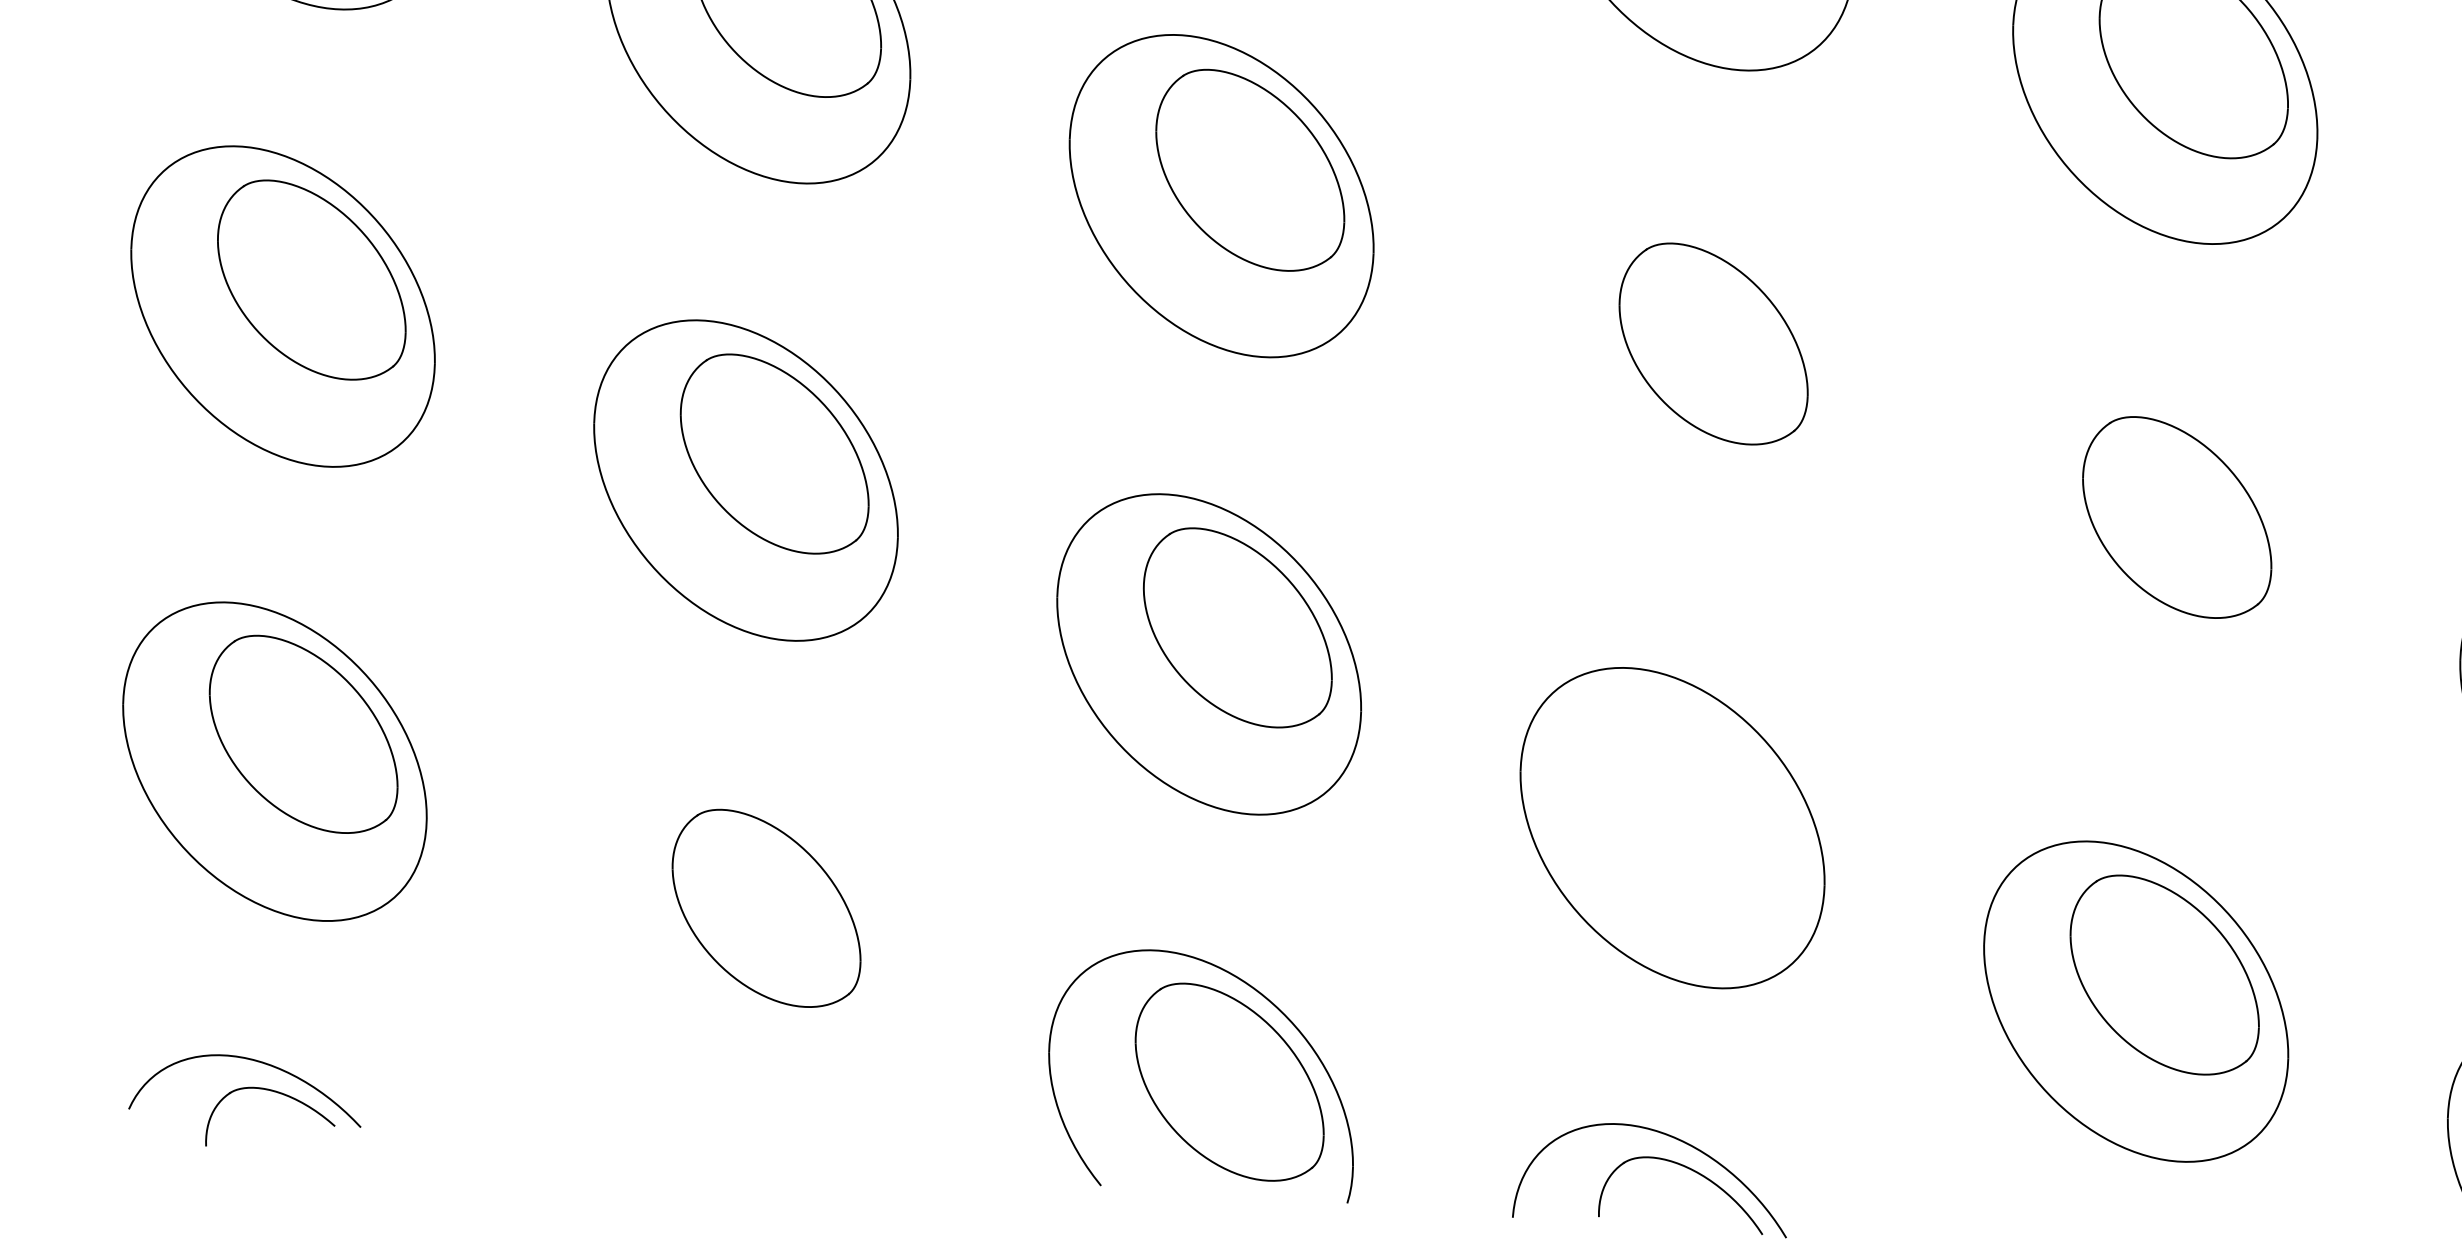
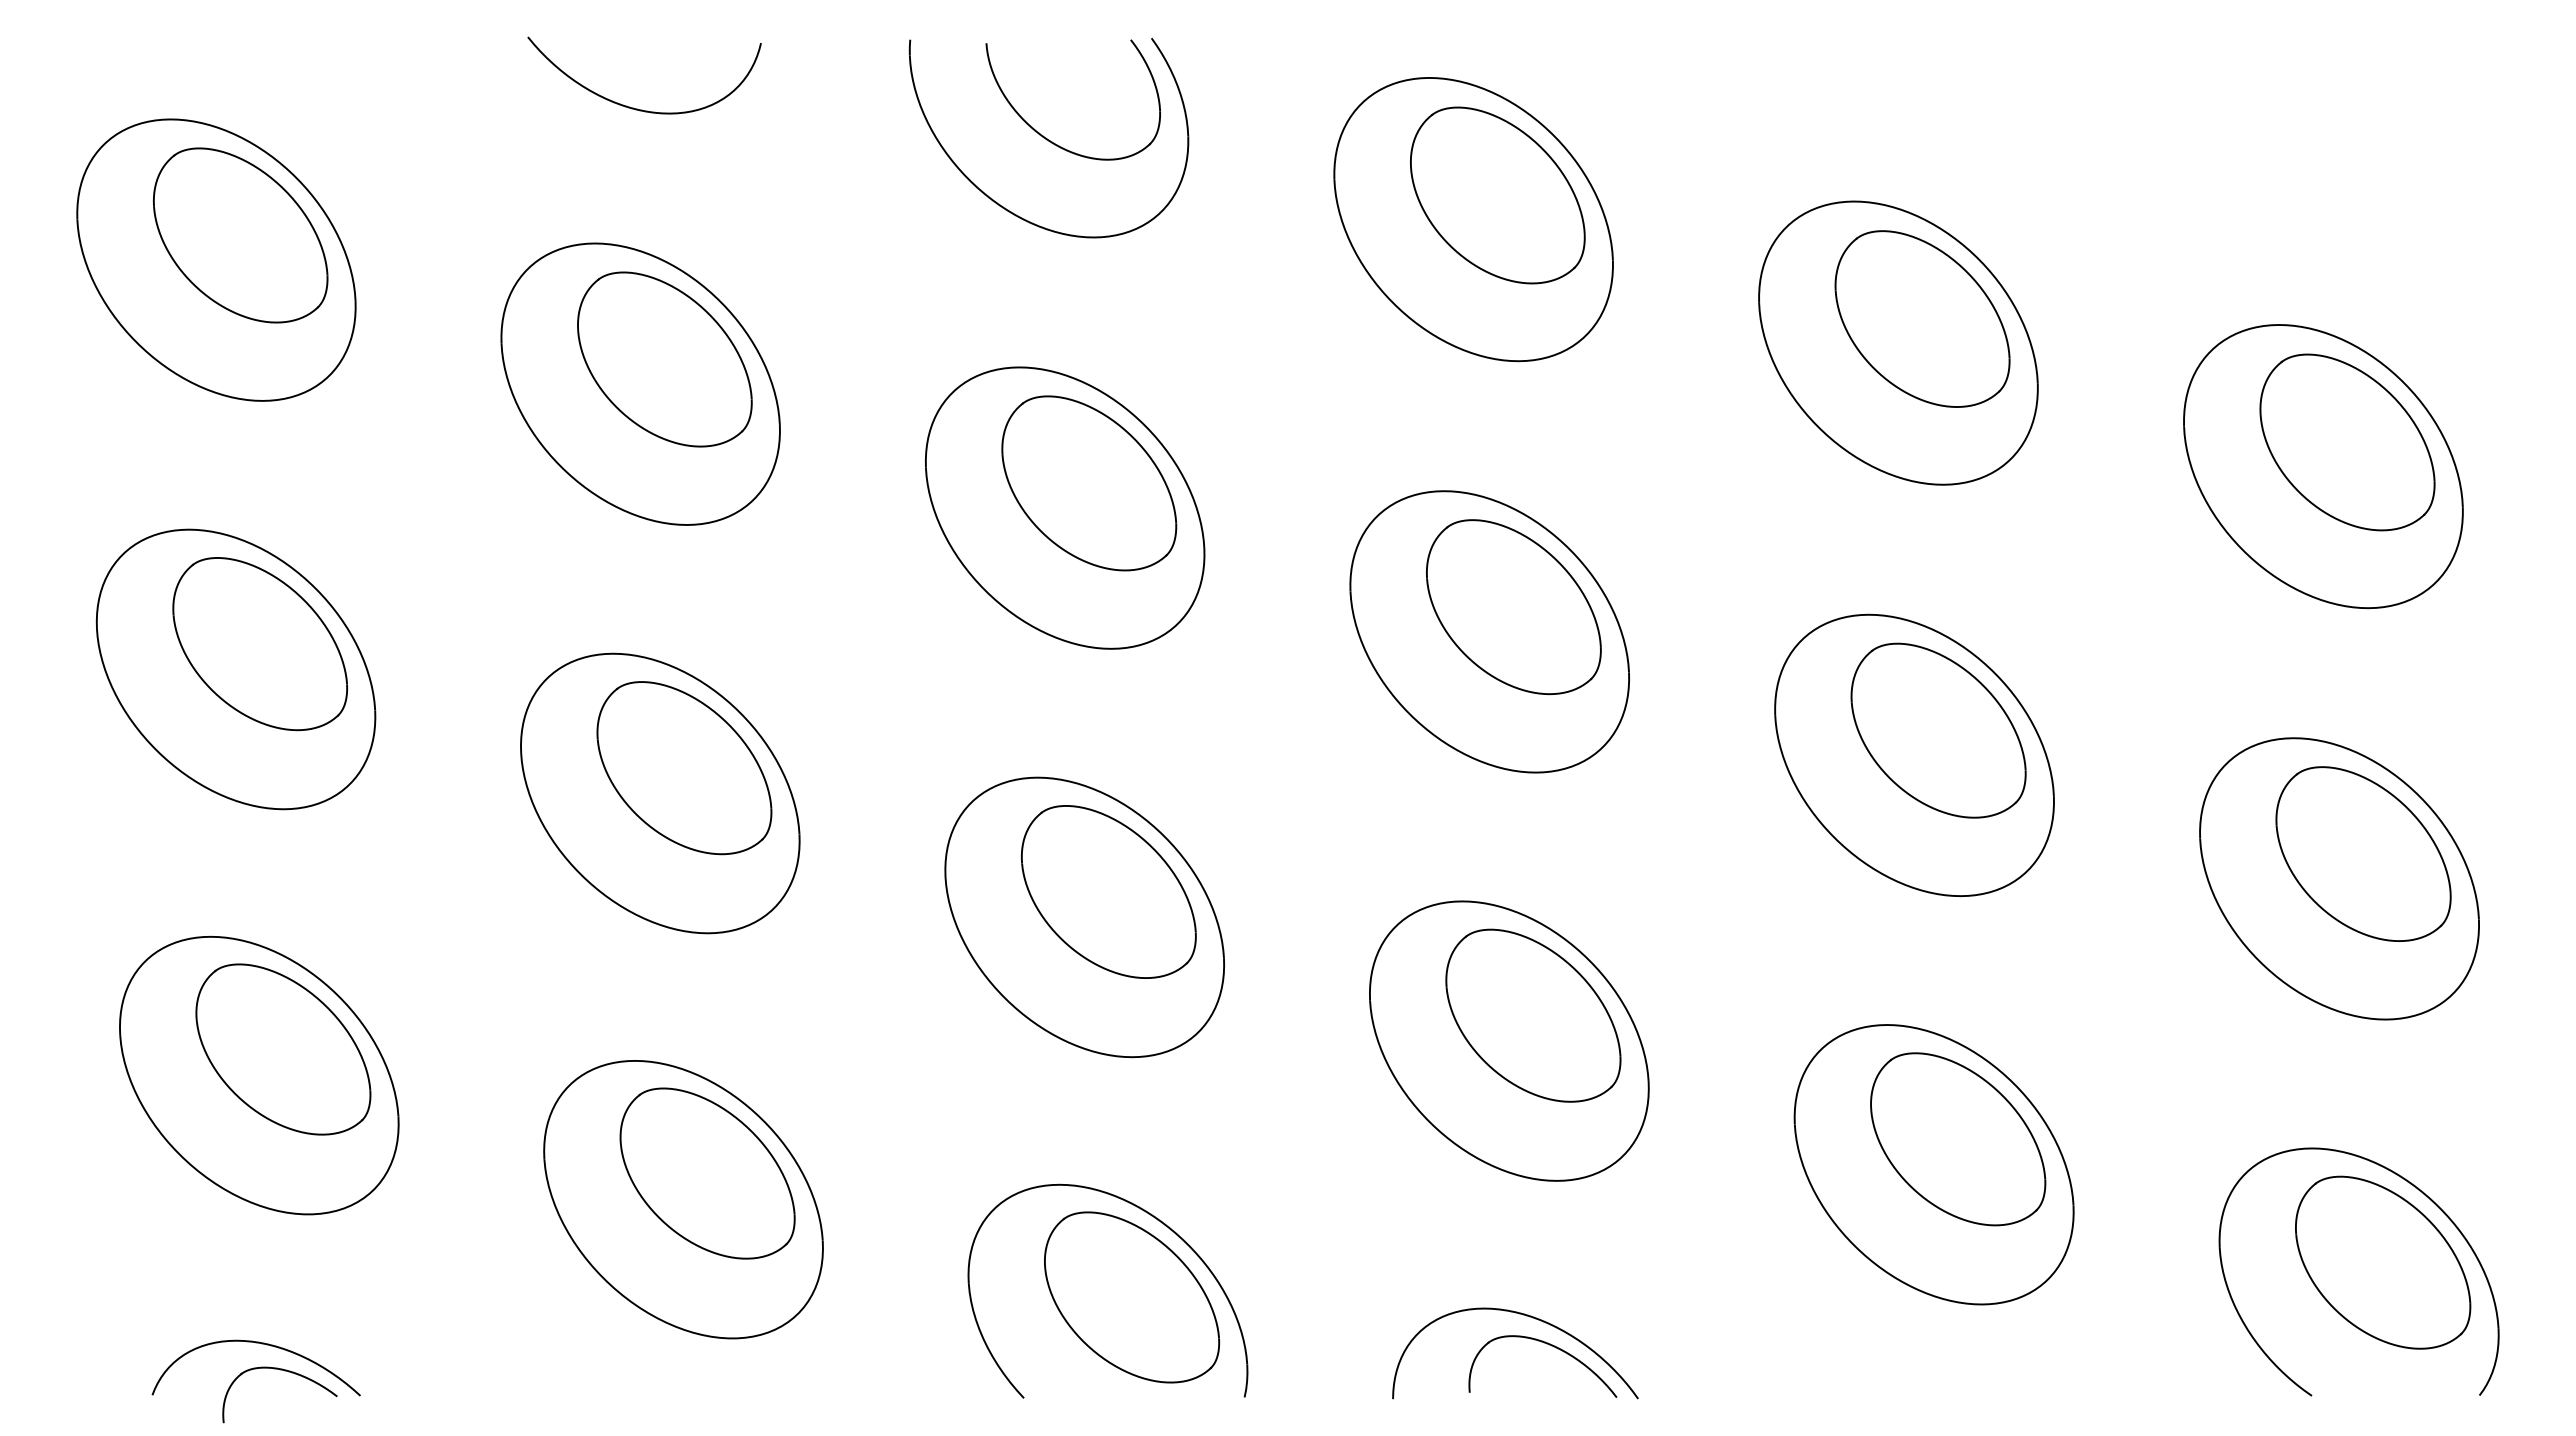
part: (1684, 369) -> (1489, 631), added
part: (2148, 542) -> (1914, 754), added
part: (1701, 801) -> (1533, 1015), added
part: (737, 935) -> (683, 1199), added

